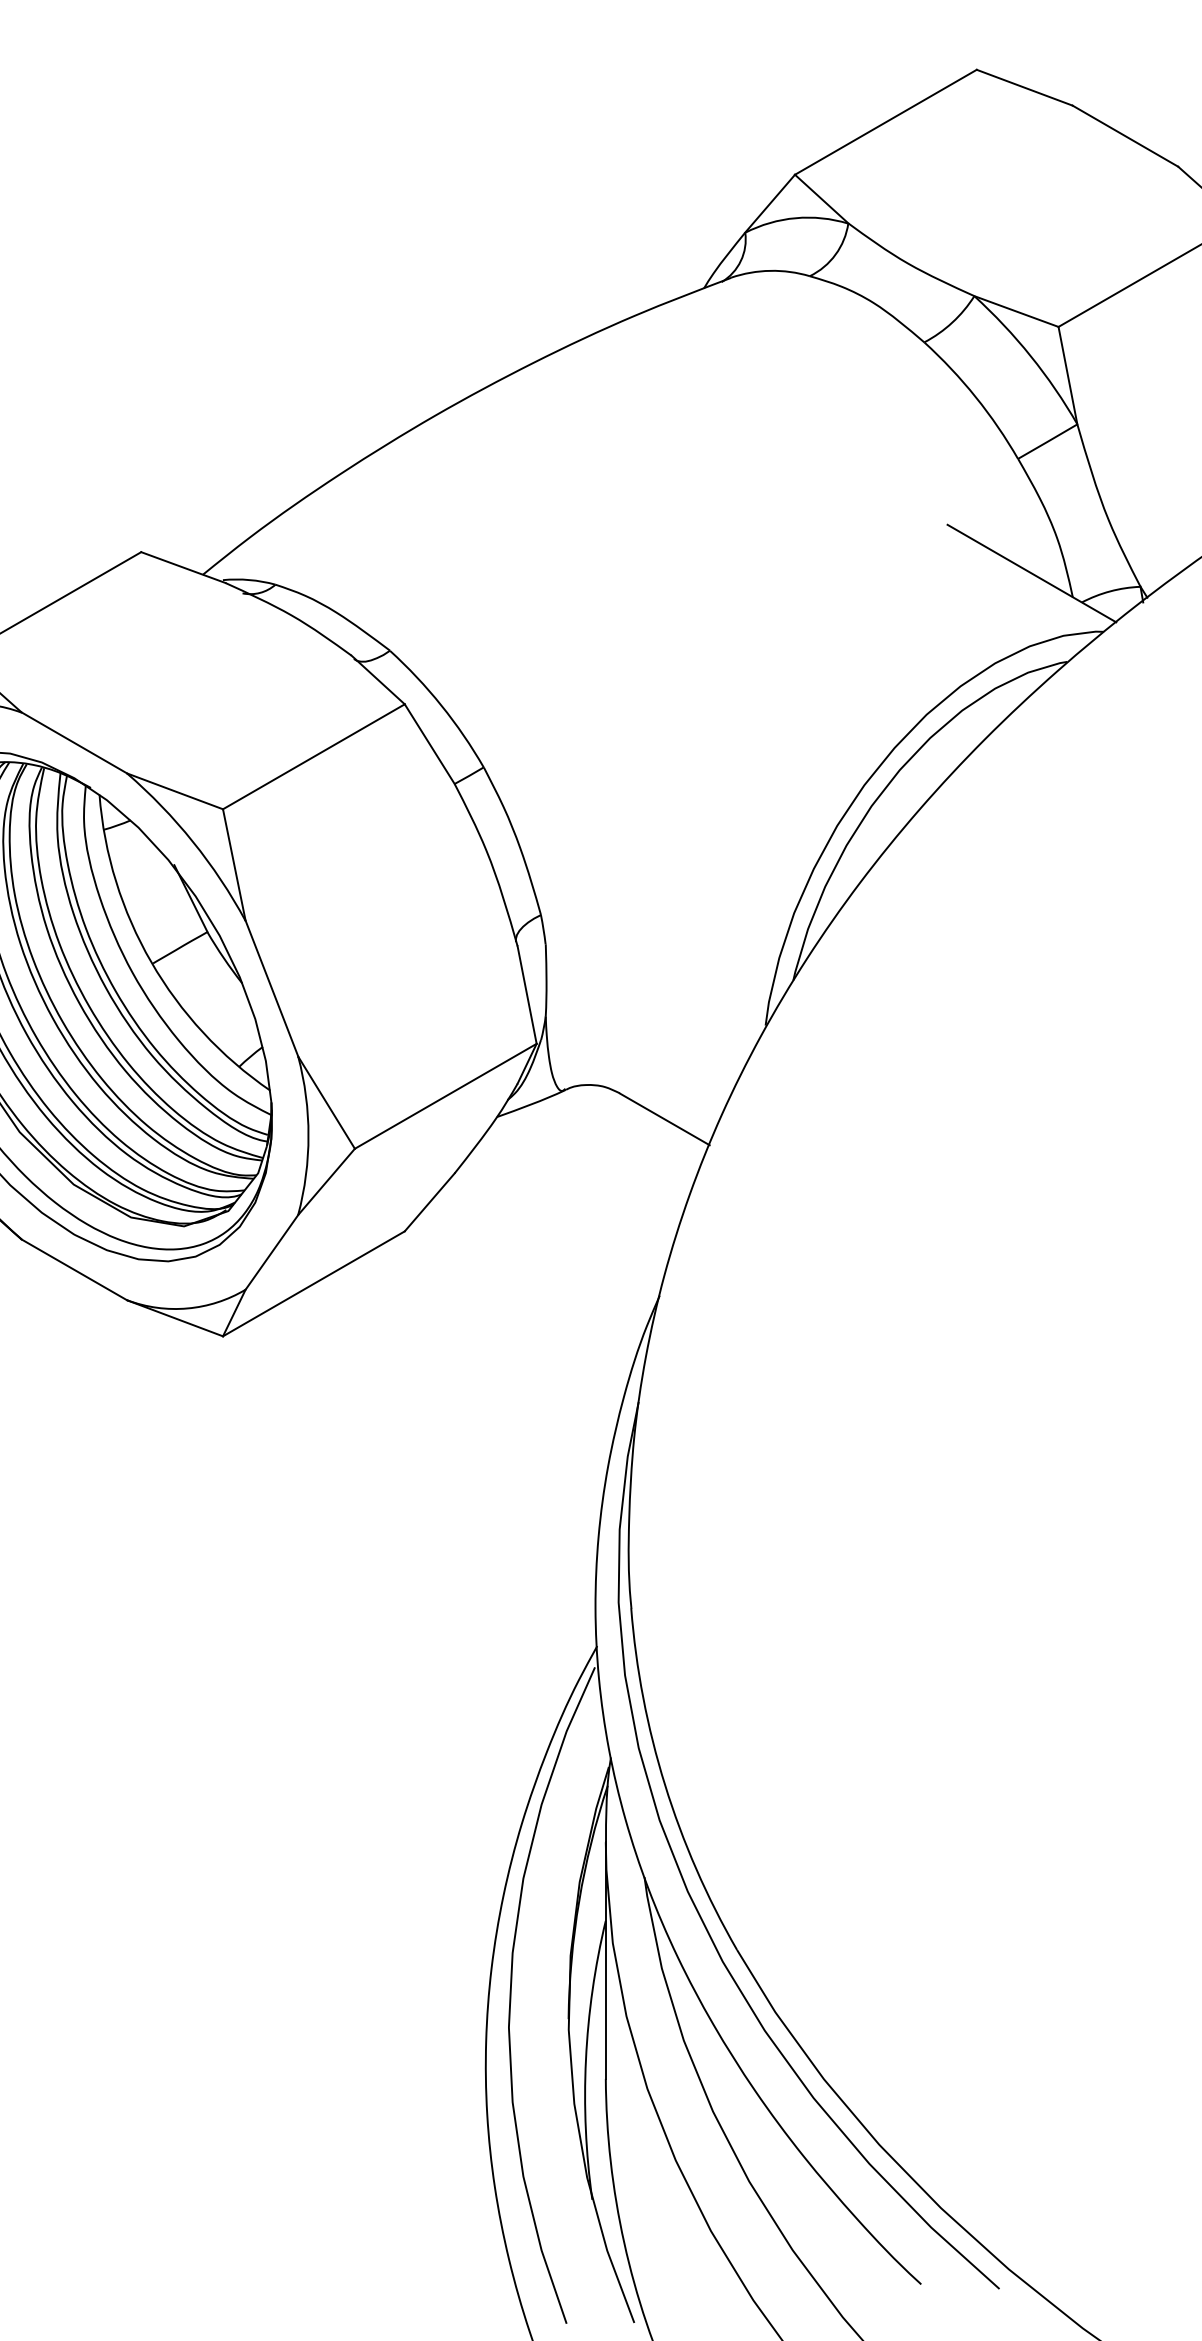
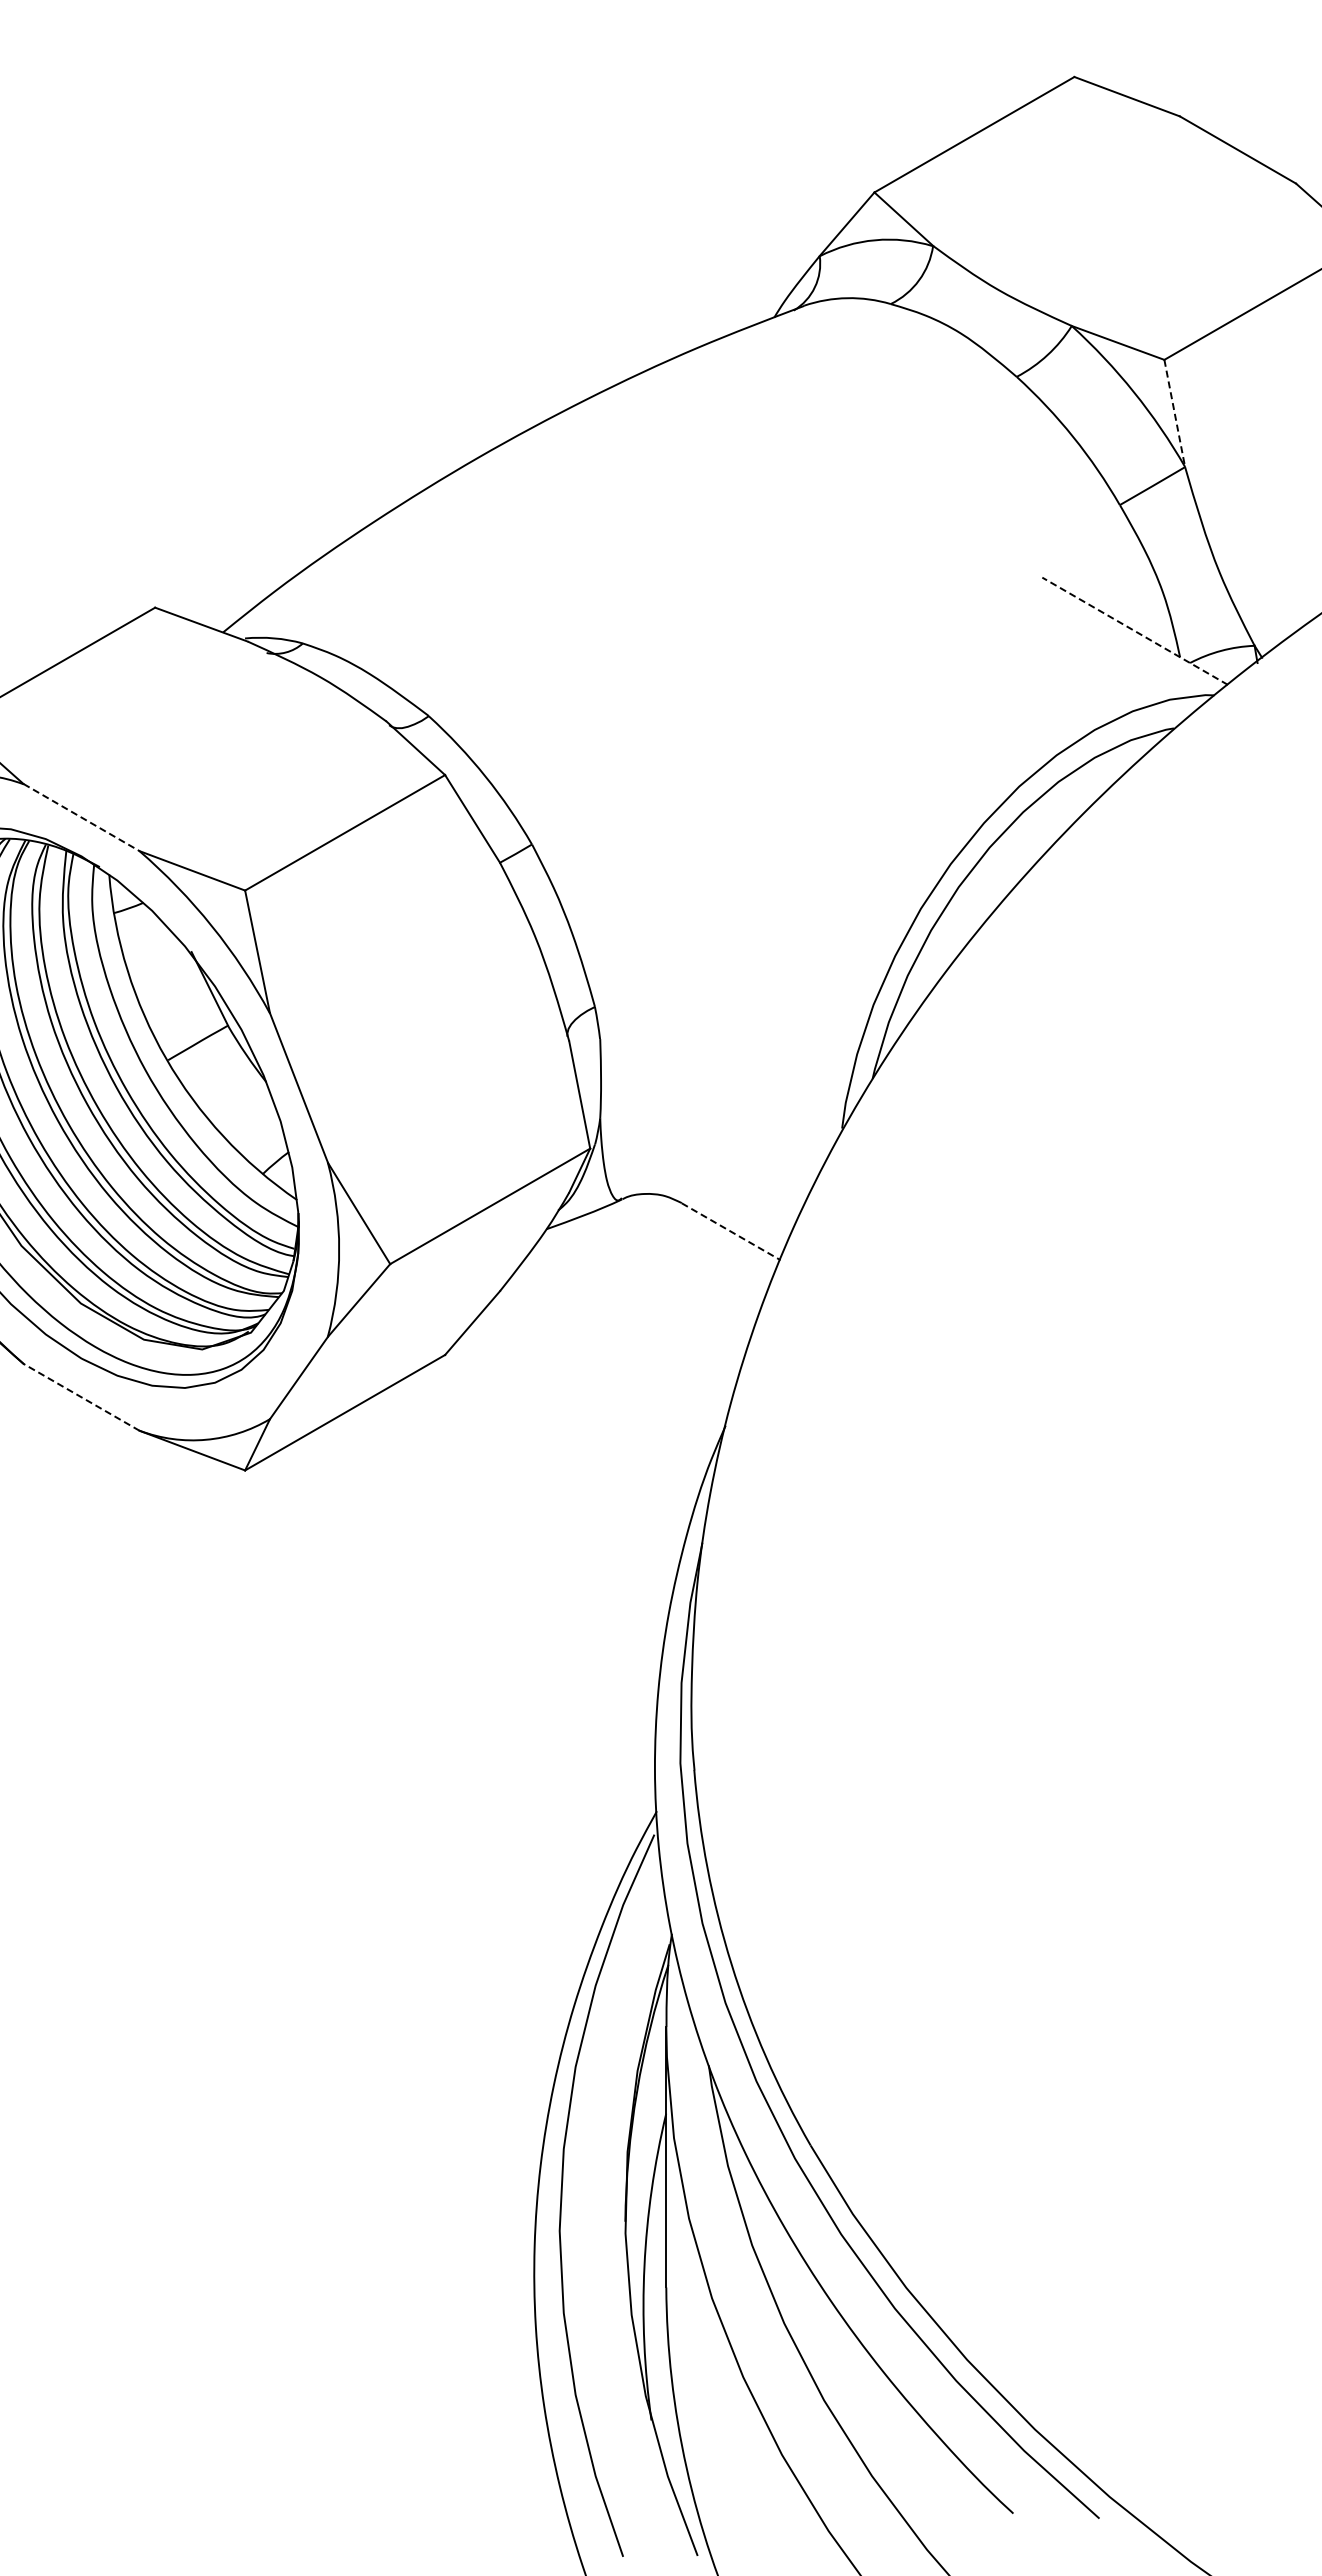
line: (1067, 375) -> (1174, 413), solid -> dashed
line: (1031, 573) -> (1134, 631), solid -> dashed
line: (75, 742) -> (82, 817), solid -> dashed
line: (665, 1120) -> (731, 1232), solid -> dashed
line: (74, 1270) -> (81, 1397), solid -> dashed

